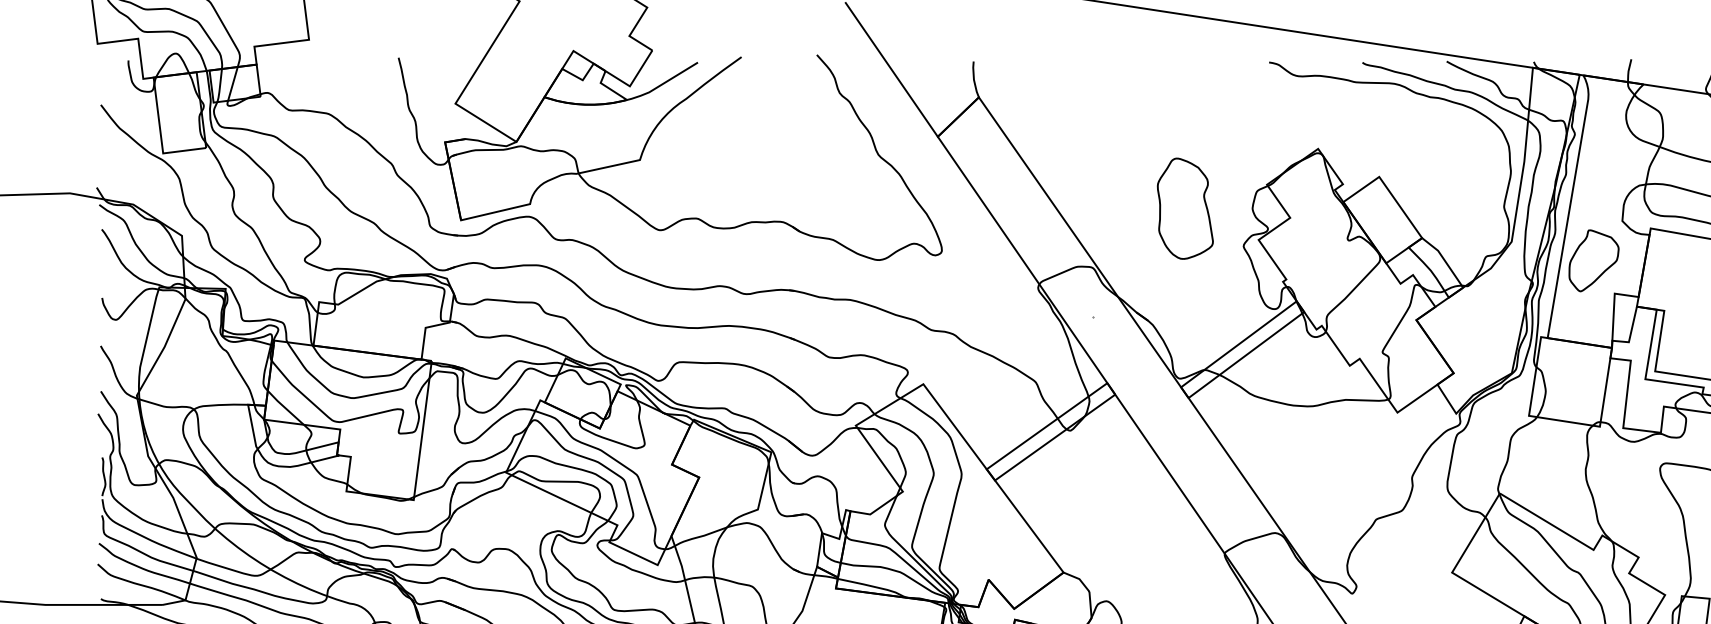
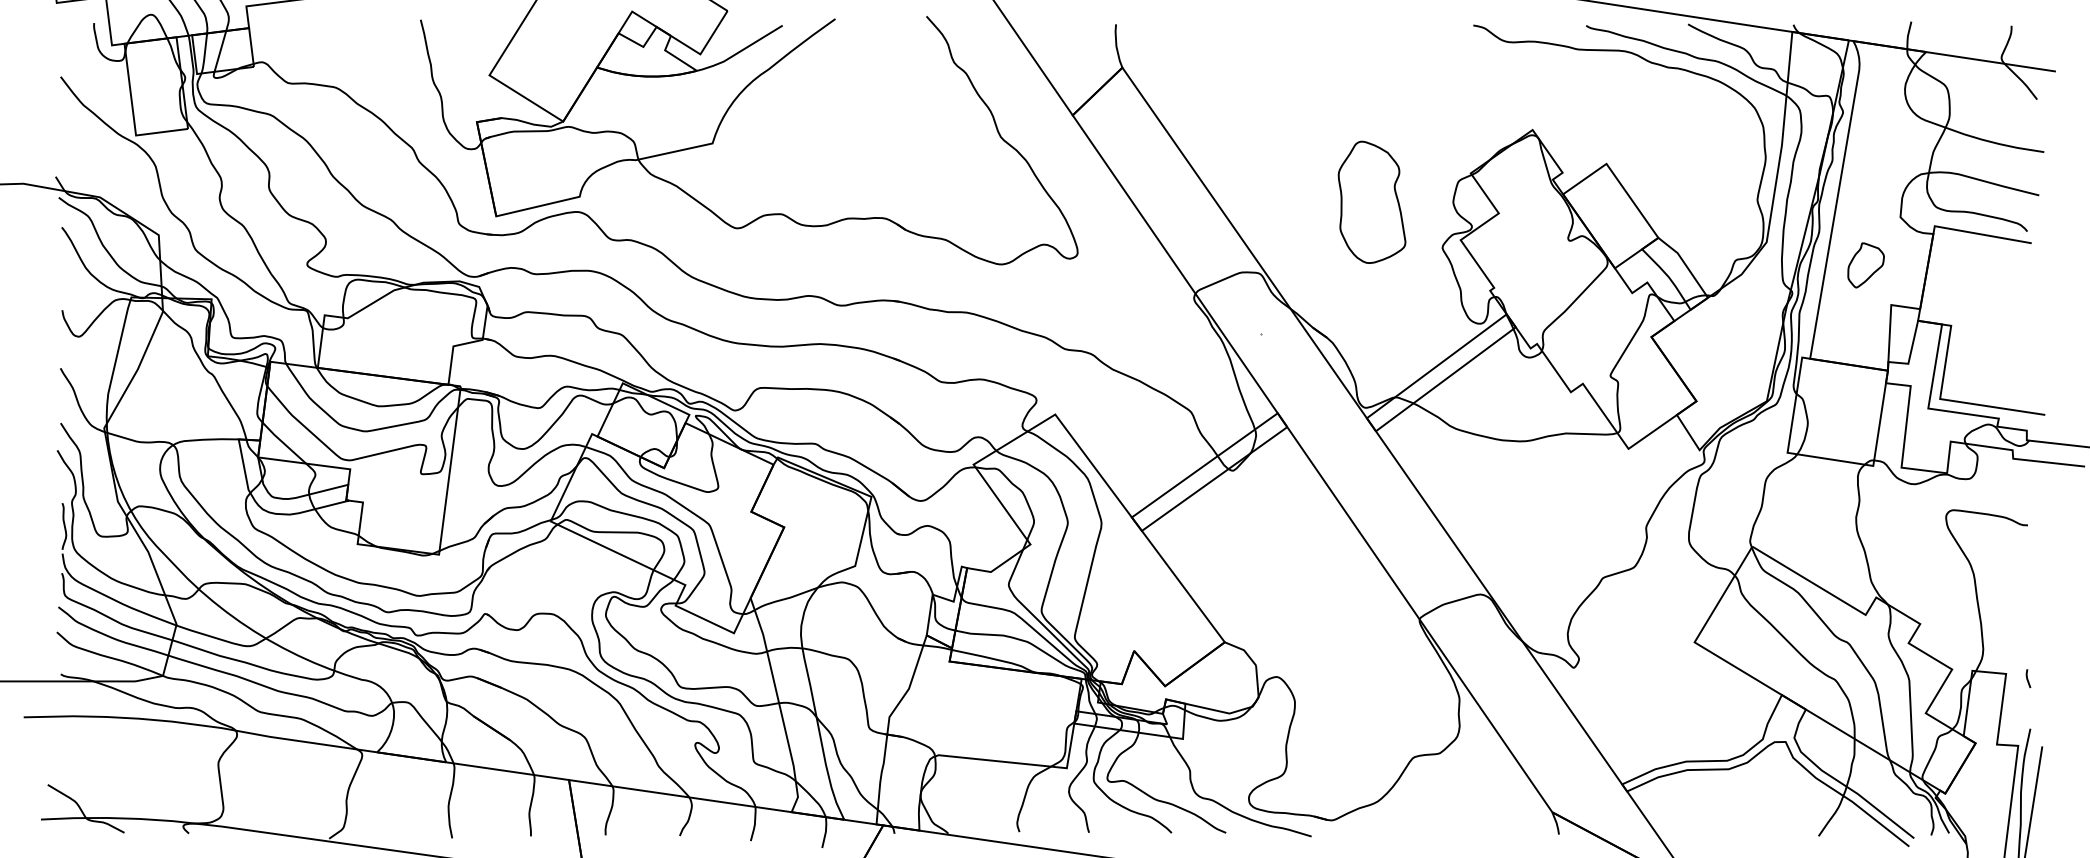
part: (1593, 260) -> (1865, 265), size x0.6

